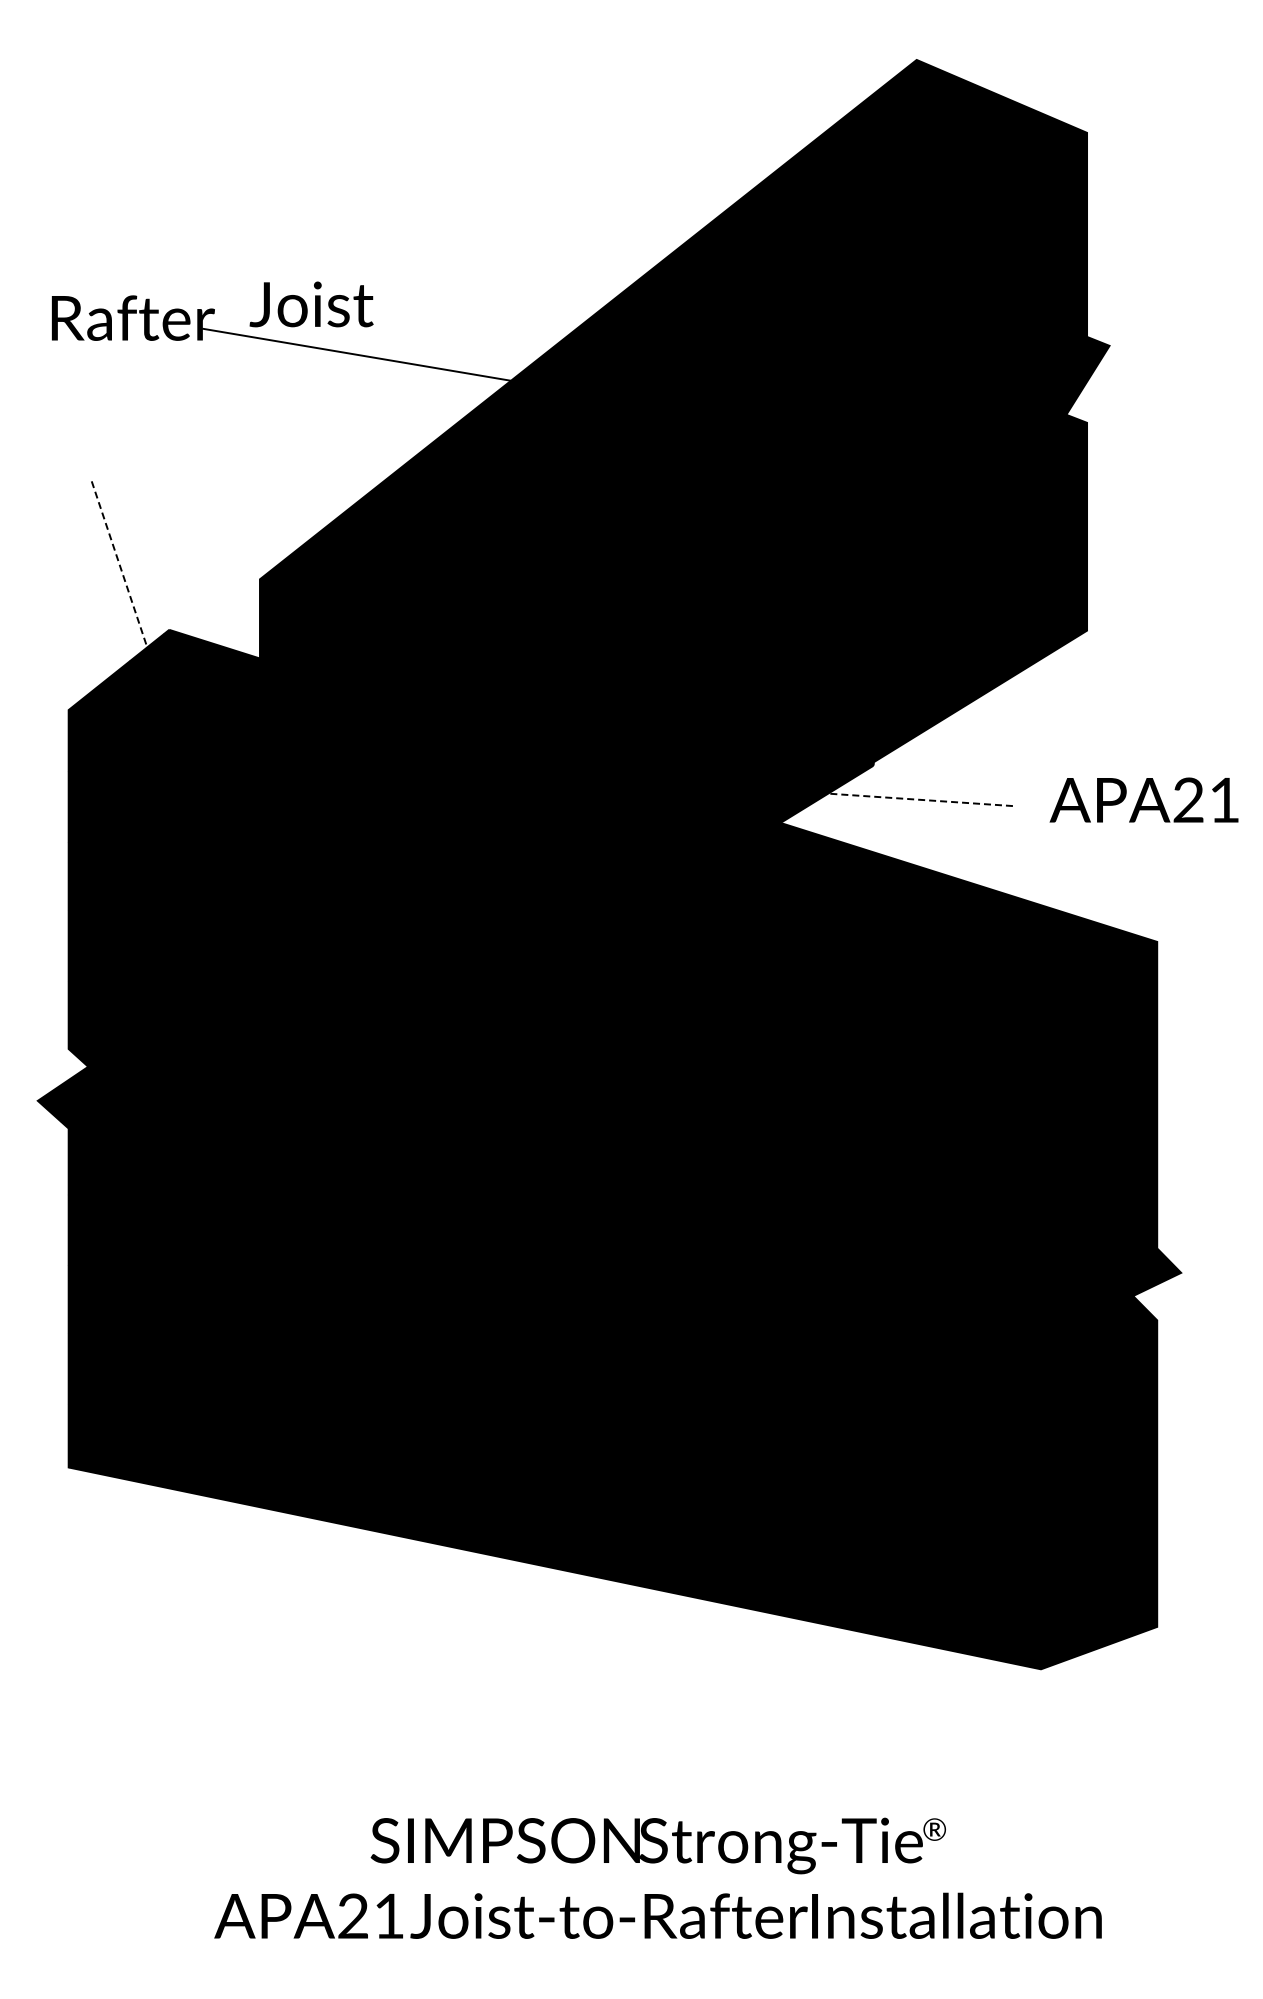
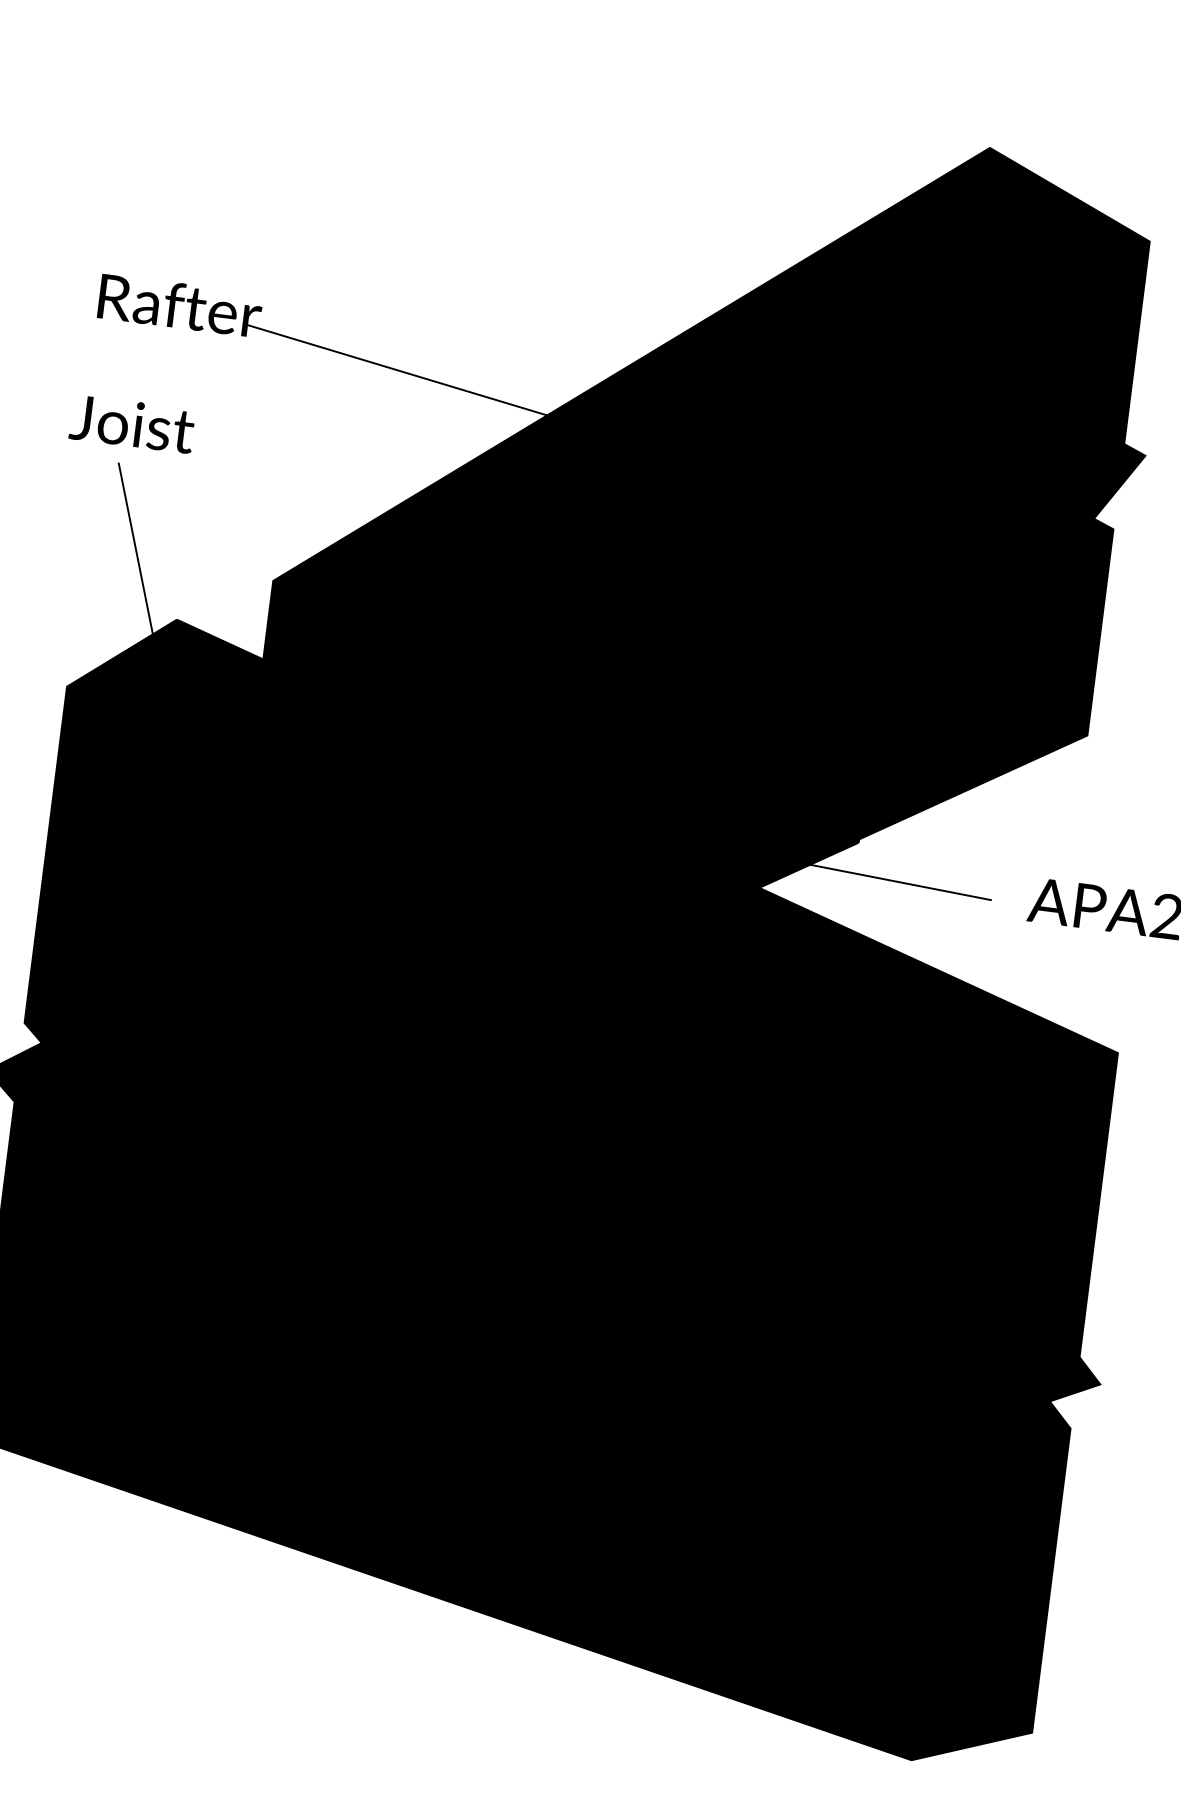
text: (311, 304) -> (132, 424), moved
line: (119, 564) -> (135, 548), dashed -> solid
line: (918, 799) -> (898, 881), dashed -> solid

